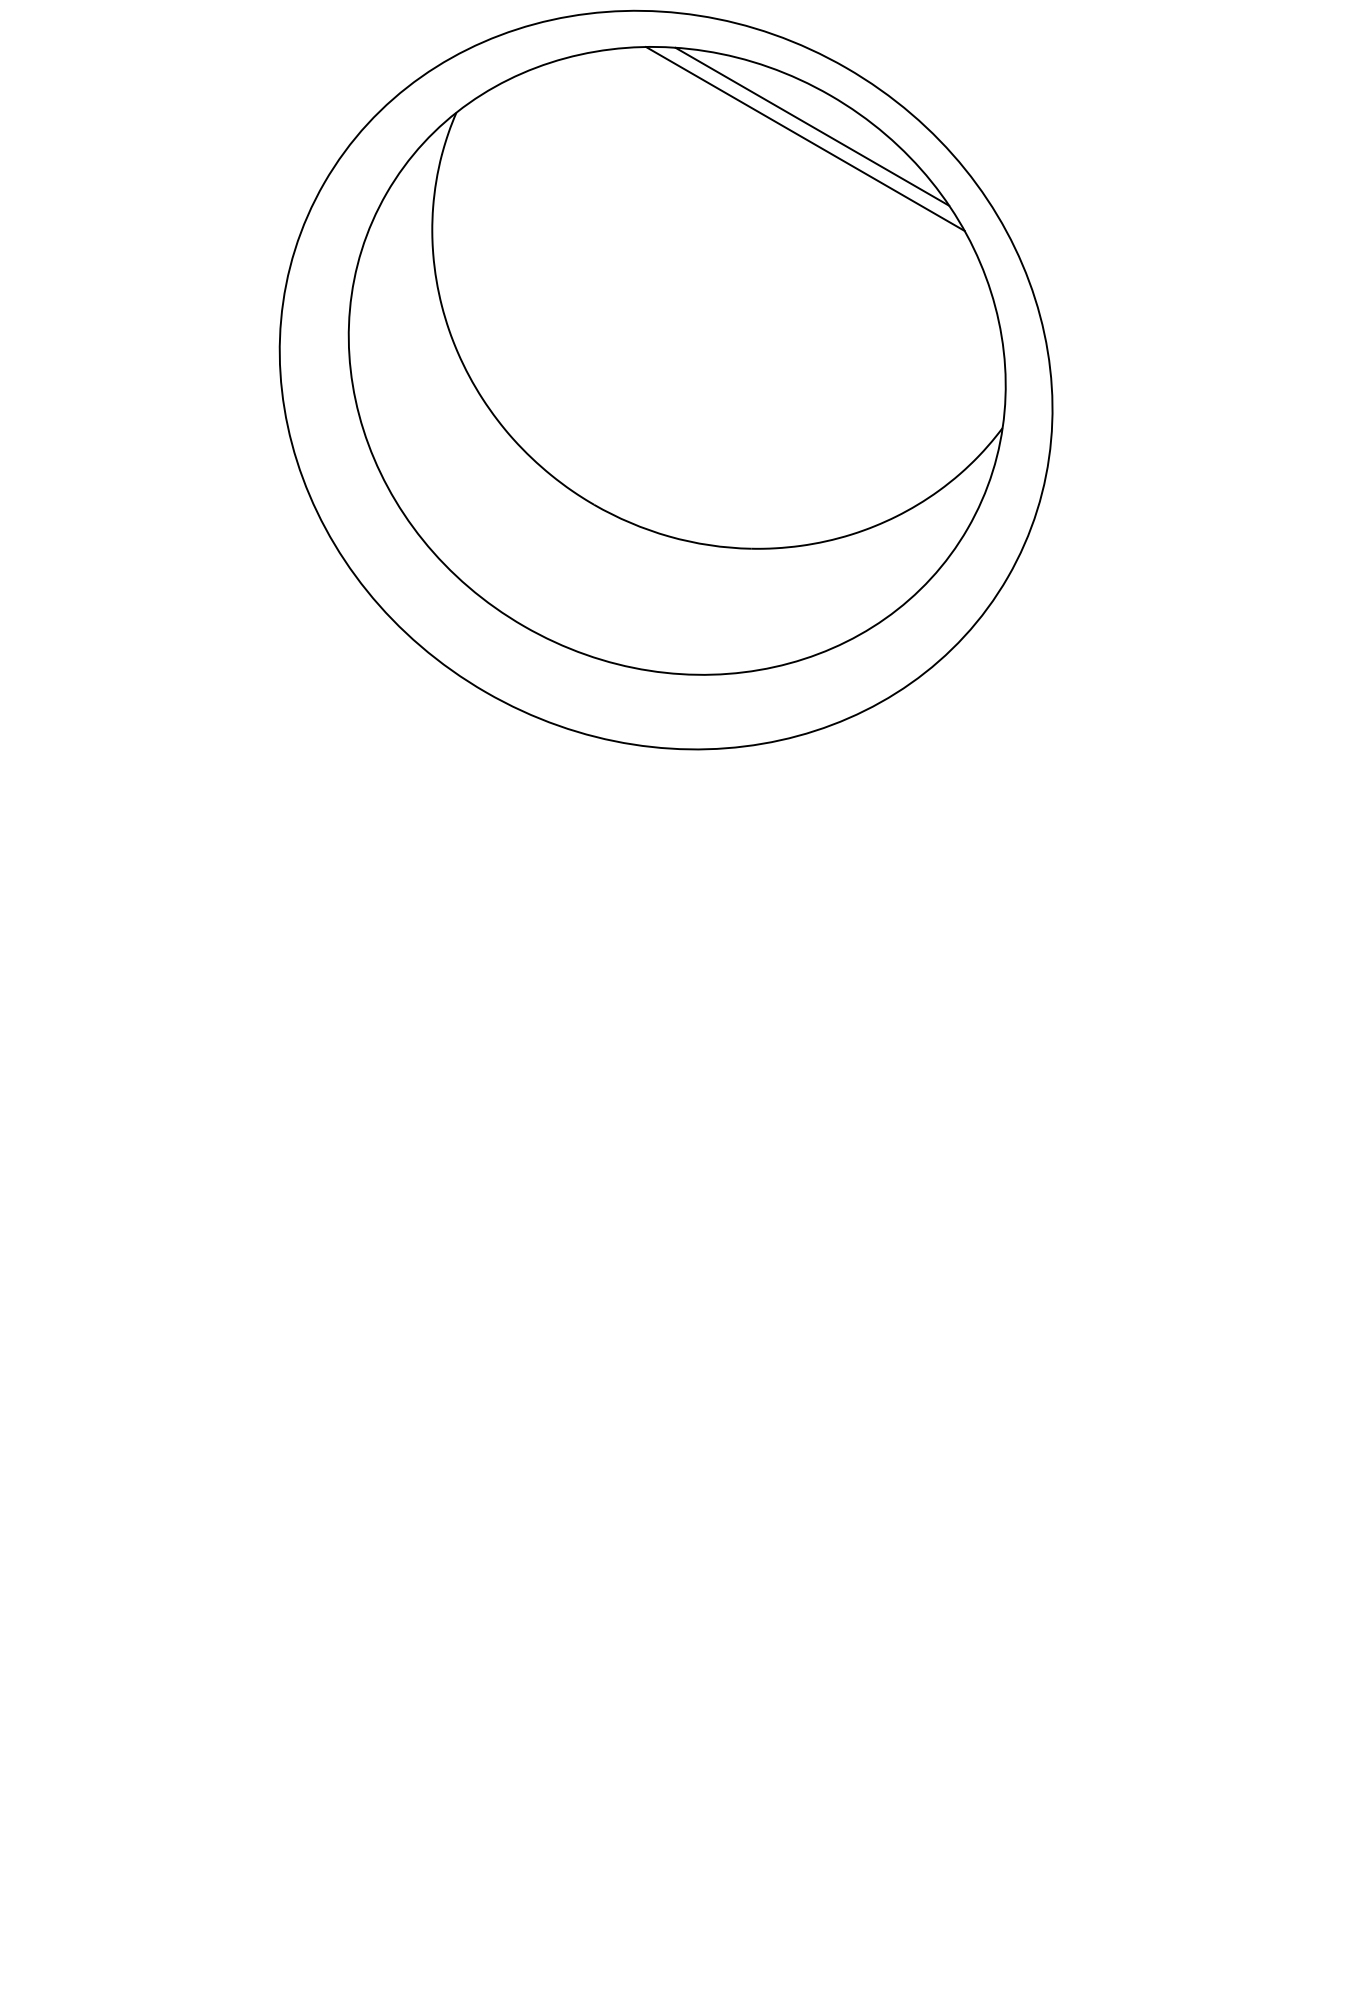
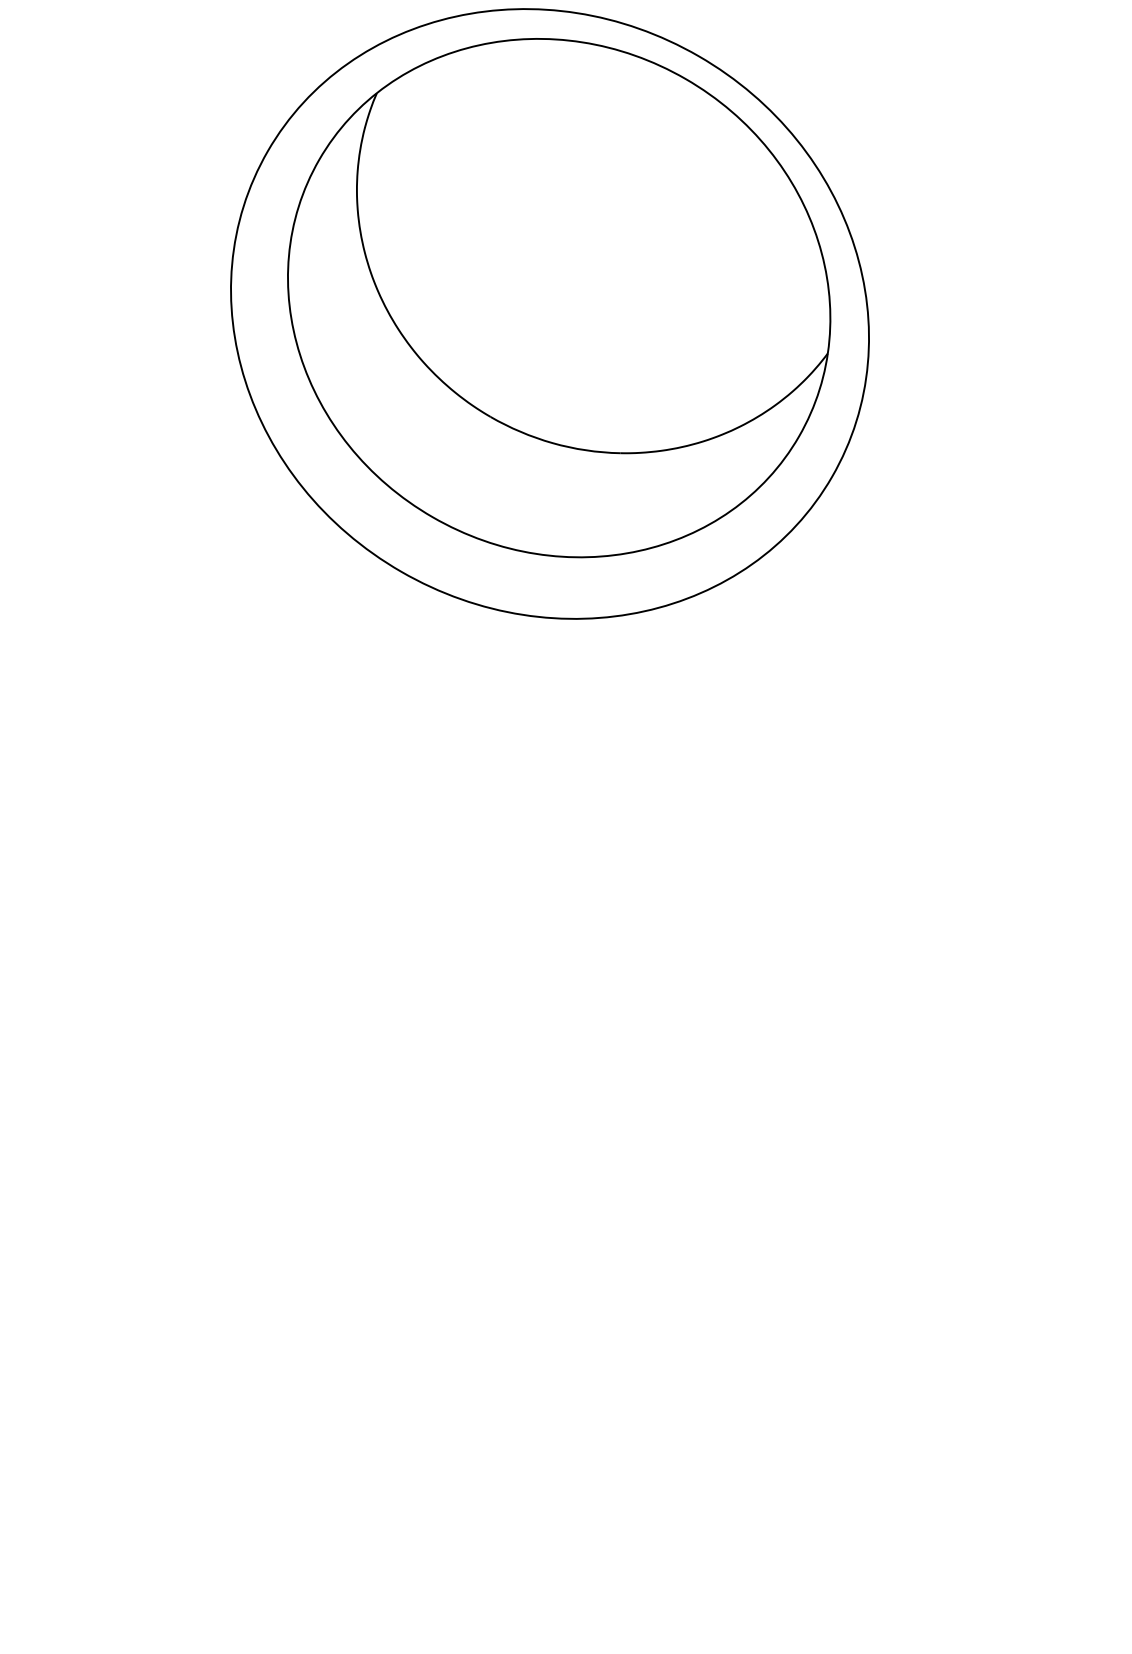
line: (812, 126) -> (670, 104), removed
line: (805, 138) -> (665, 114), removed

